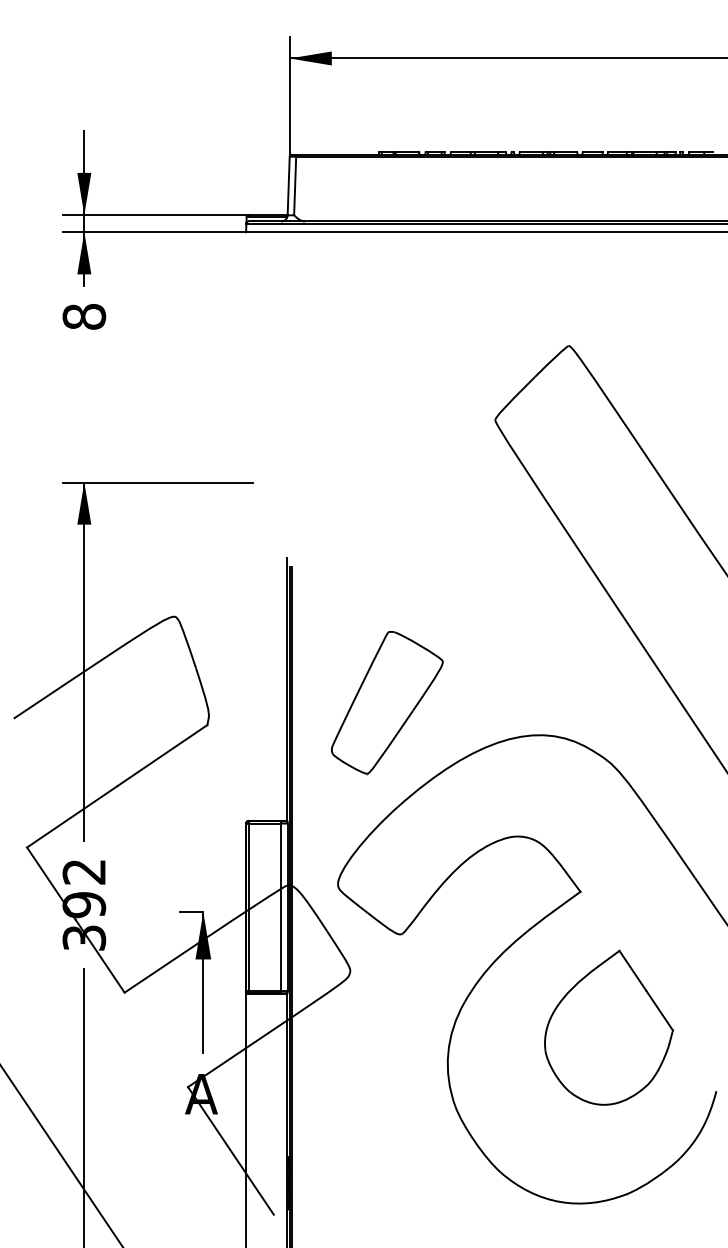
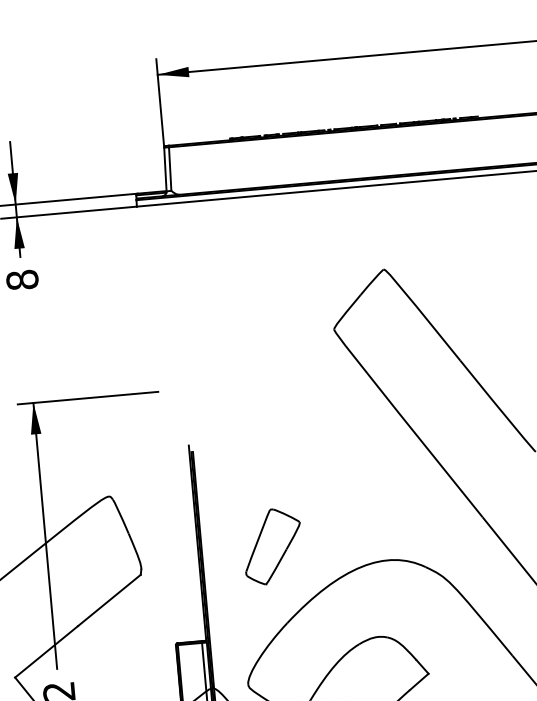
part: (387, 703) -> (272, 546), size x0.7

